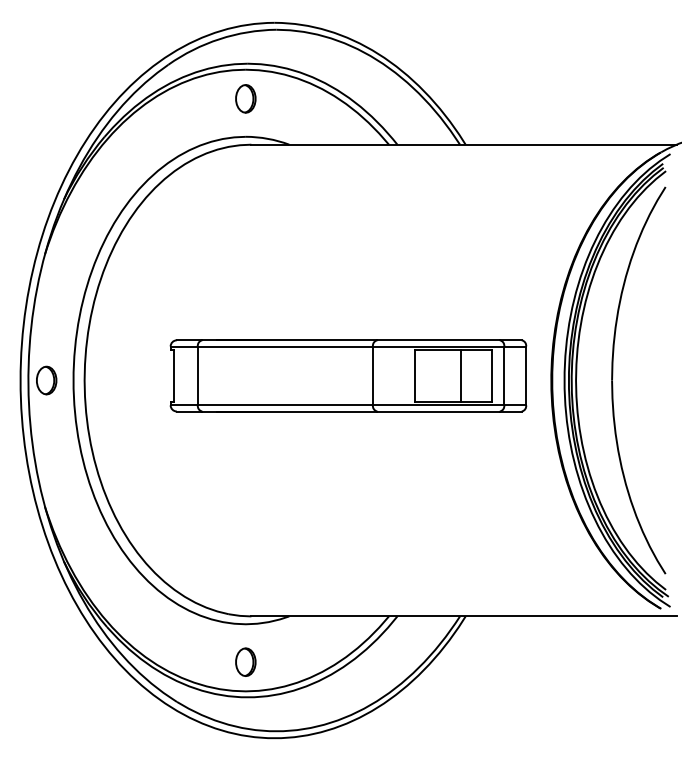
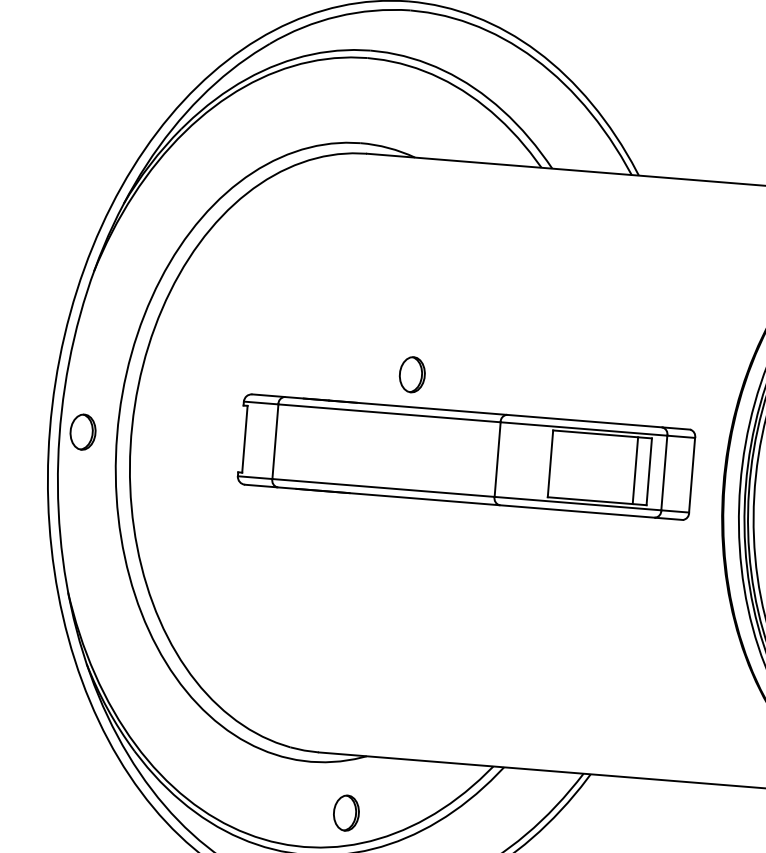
part: (245, 98) -> (411, 374), moved
line: (460, 375) -> (635, 470), moved
part: (245, 661) -> (346, 812), moved

